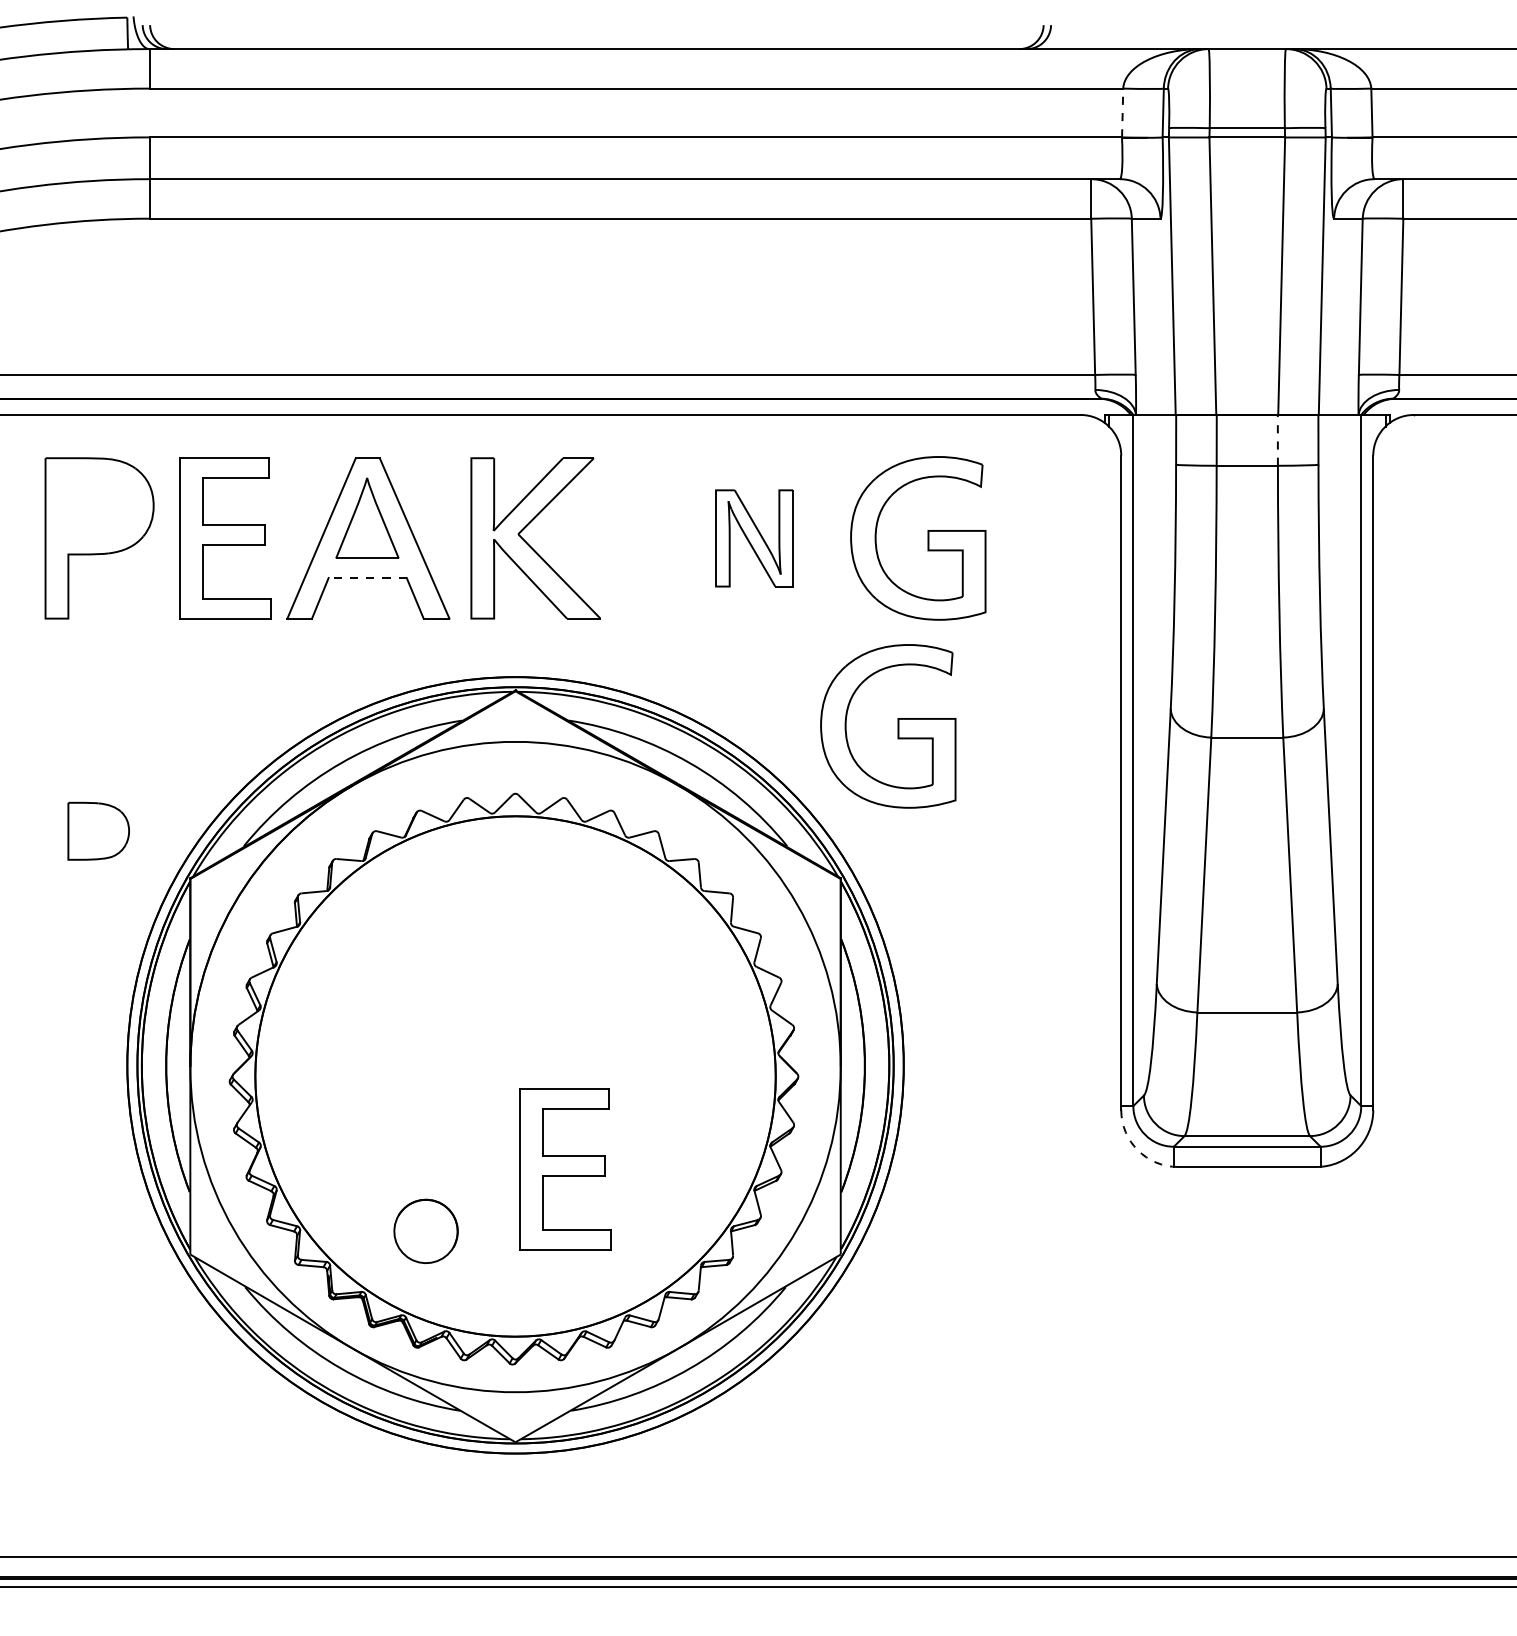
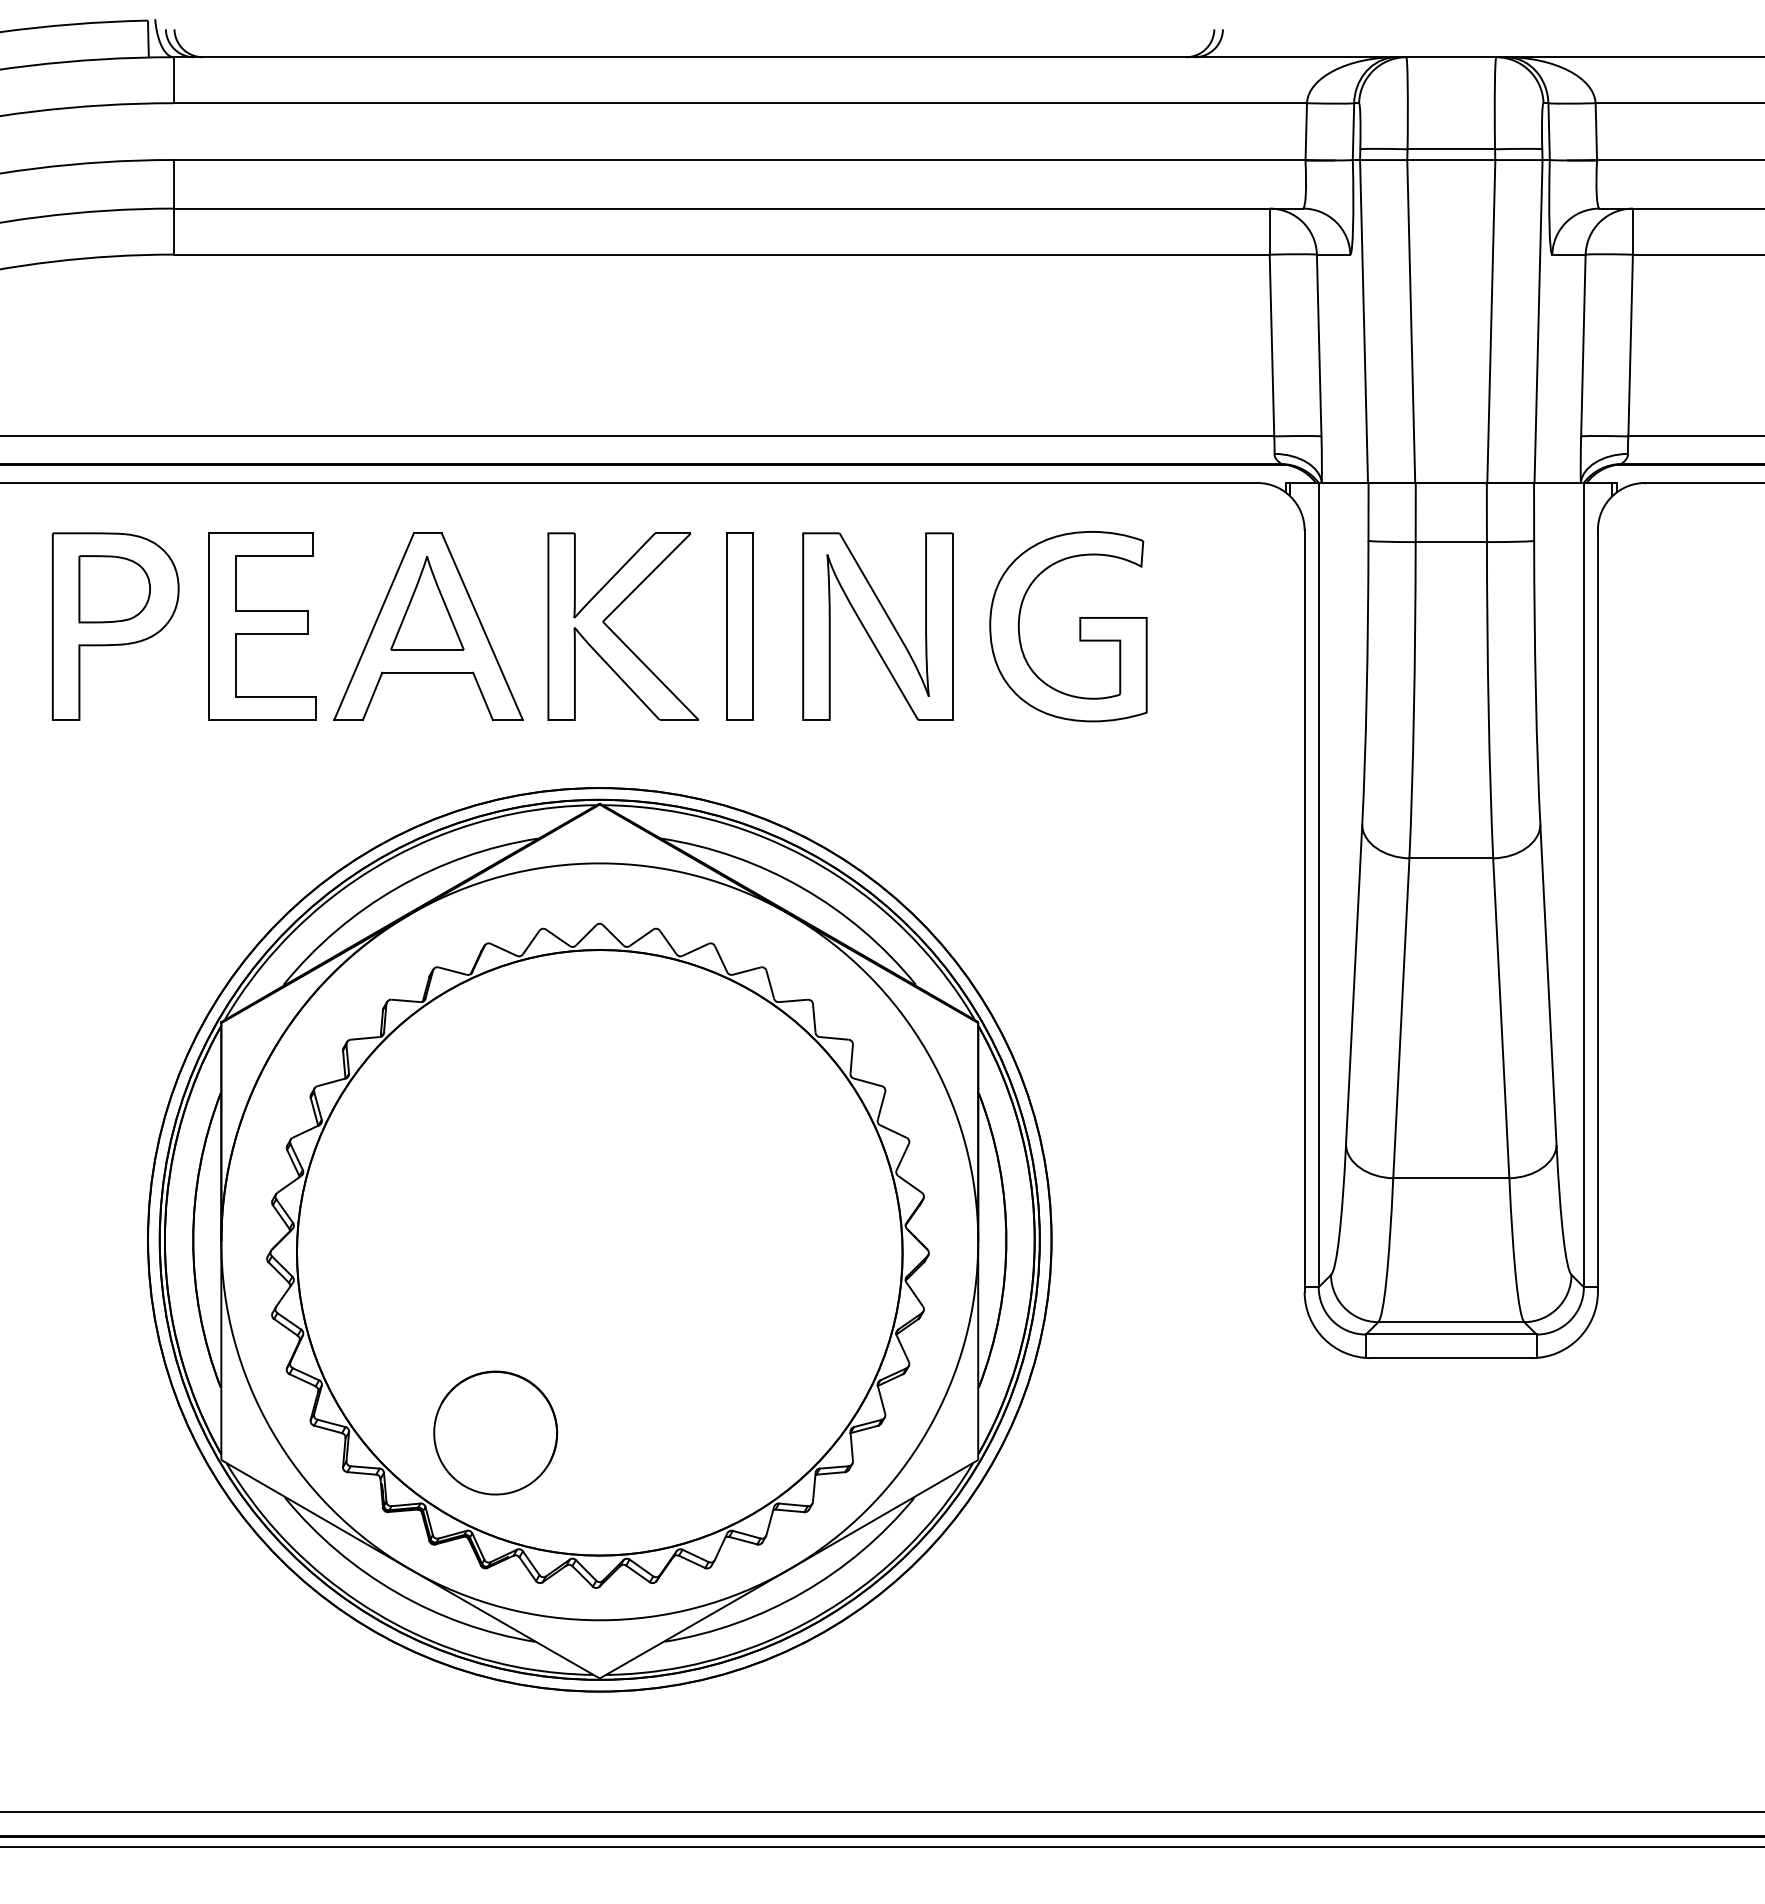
line: (1122, 112) -> (1306, 131), dashed -> solid
line: (1277, 439) -> (1486, 511), dashed -> solid
part: (635, 538) -> (739, 626), added
part: (754, 538) -> (877, 626), size x1.67
line: (367, 578) -> (427, 673), dashed -> solid
part: (897, 726) -> (1044, 845), removed
part: (98, 830) -> (114, 588), moved
arc: (1137, 1150) -> (1323, 1338), dashed -> solid
part: (565, 1169) -> (657, 1361), removed
part: (425, 1231) -> (494, 1433), size x1.67

